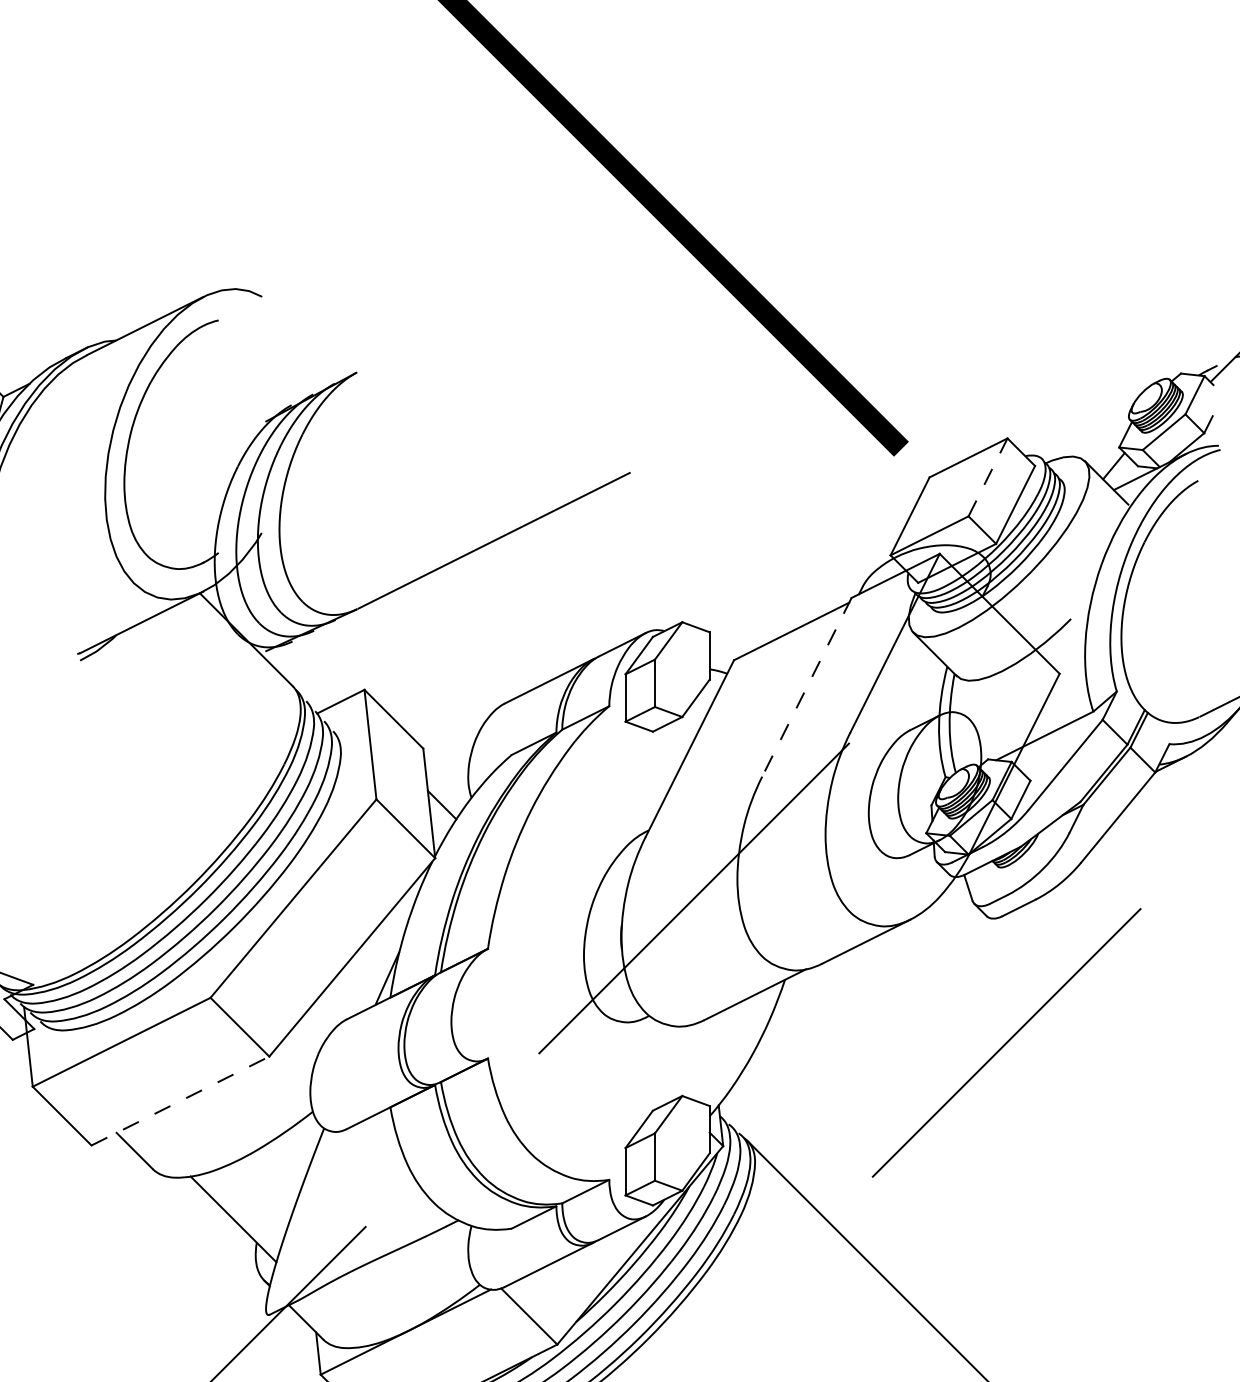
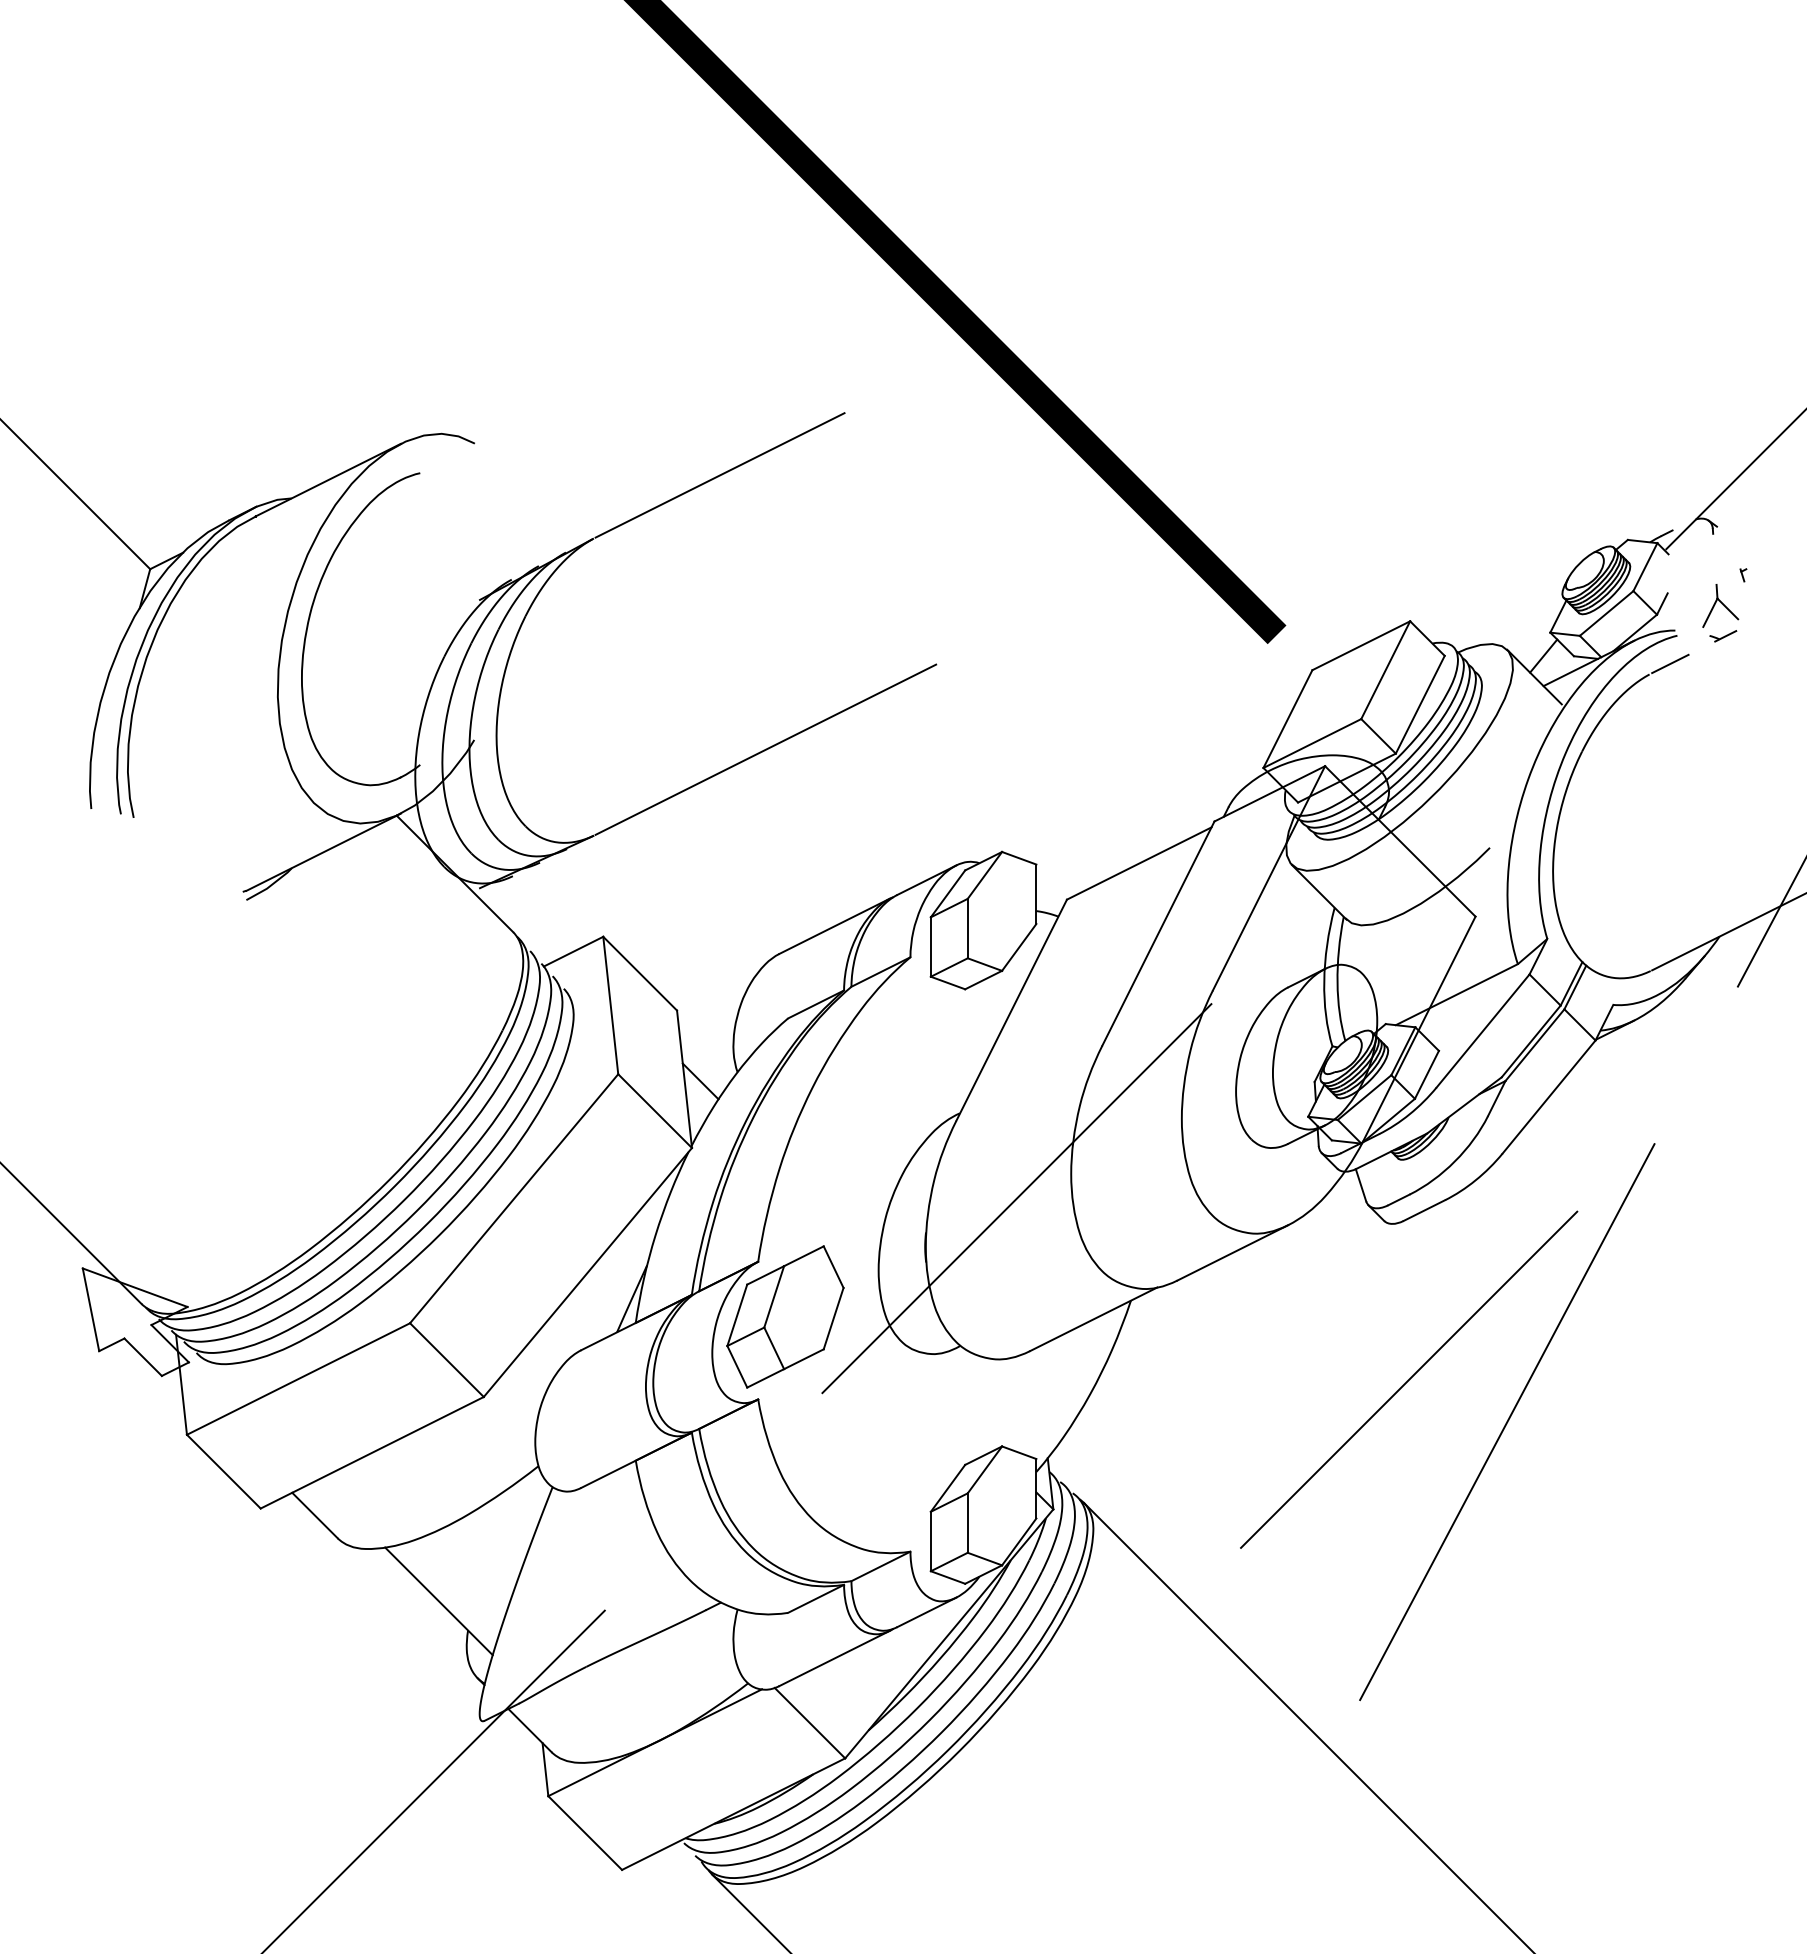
line: (457, 322) -> (719, 475), added
line: (1214, 472) -> (1670, 663), added
line: (987, 477) -> (1385, 670), dashed -> solid
line: (806, 688) -> (1158, 934), dashed -> solid
part: (509, 992) -> (785, 1316), added
line: (1085, 1076) -> (1507, 1422), added
line: (180, 1100) -> (372, 1452), dashed -> solid

